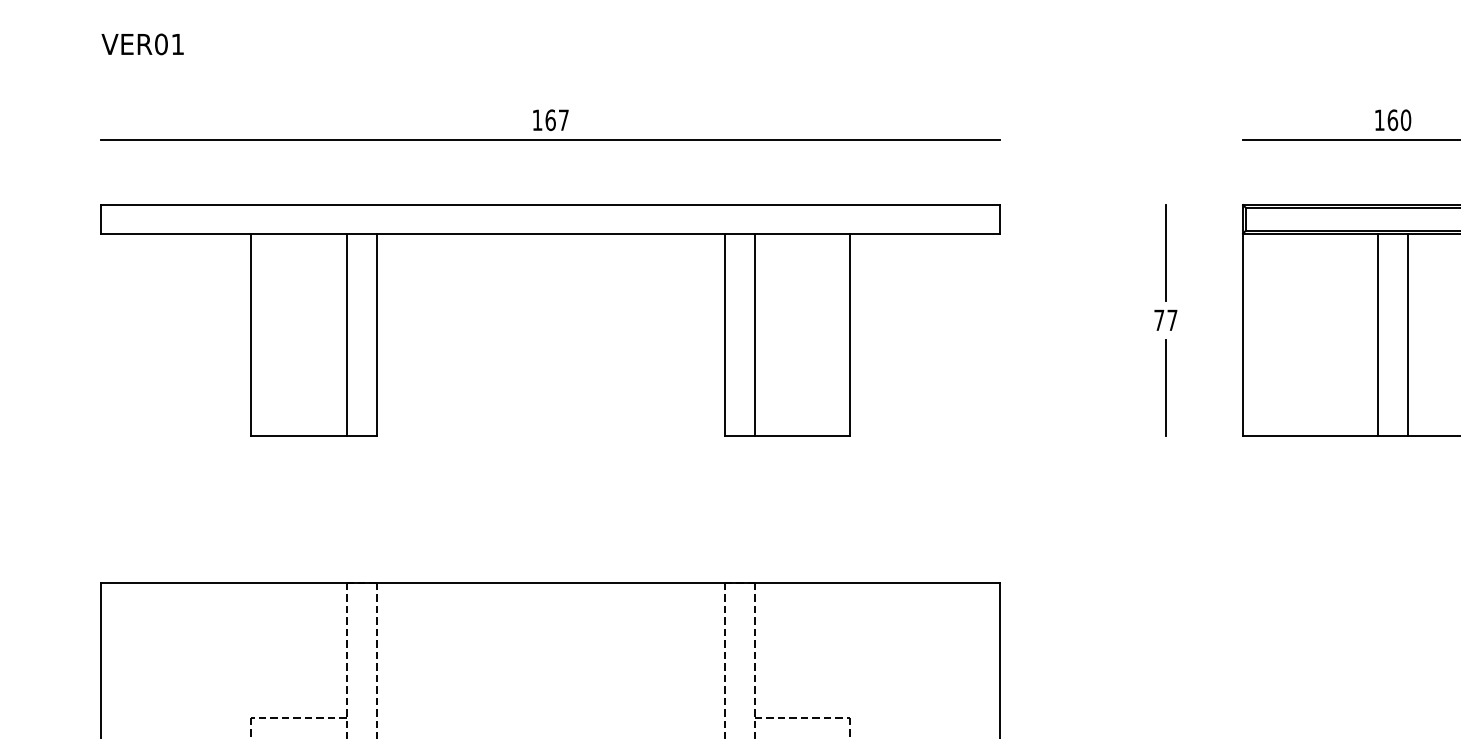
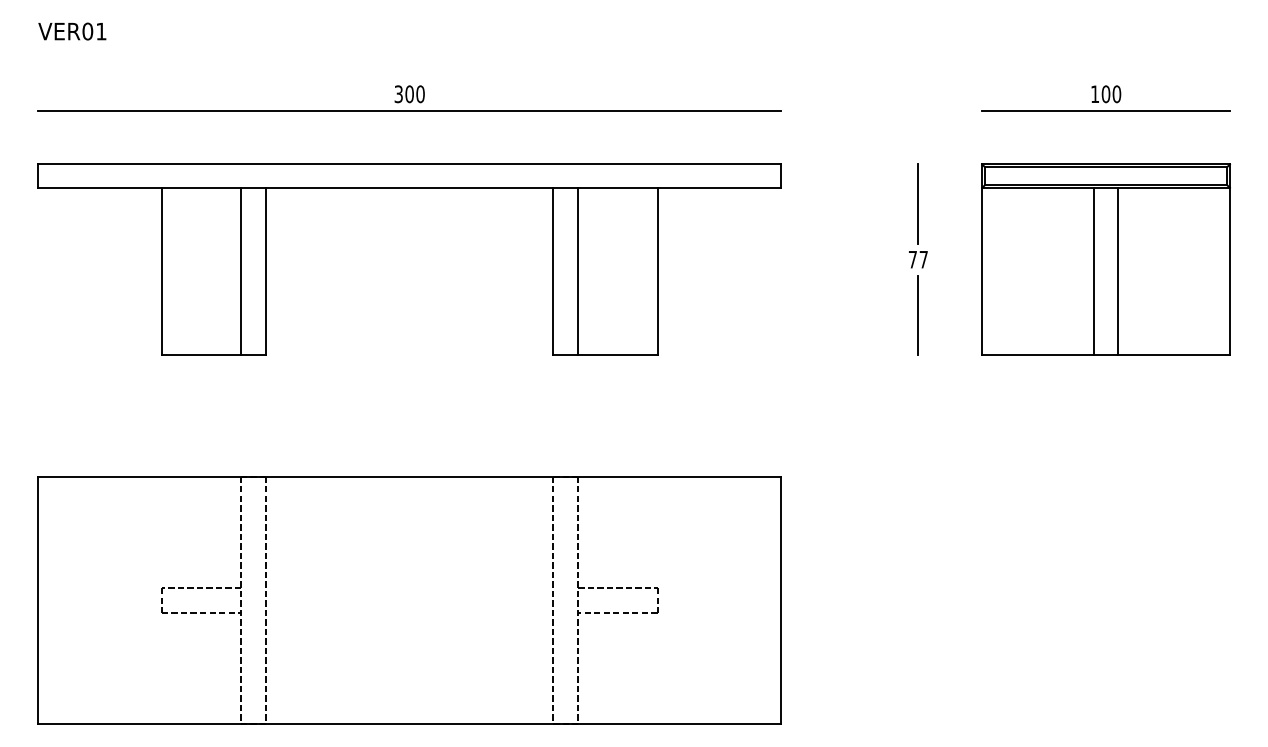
text: (1393, 119) -> (1106, 93), 160 -> 100
text: (550, 120) -> (409, 94), 167 -> 300

